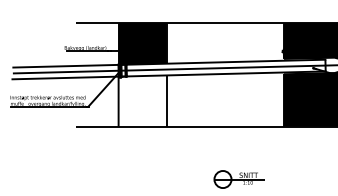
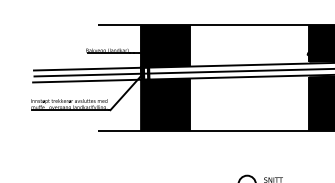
fill: (142, 100) -> (165, 104), added

